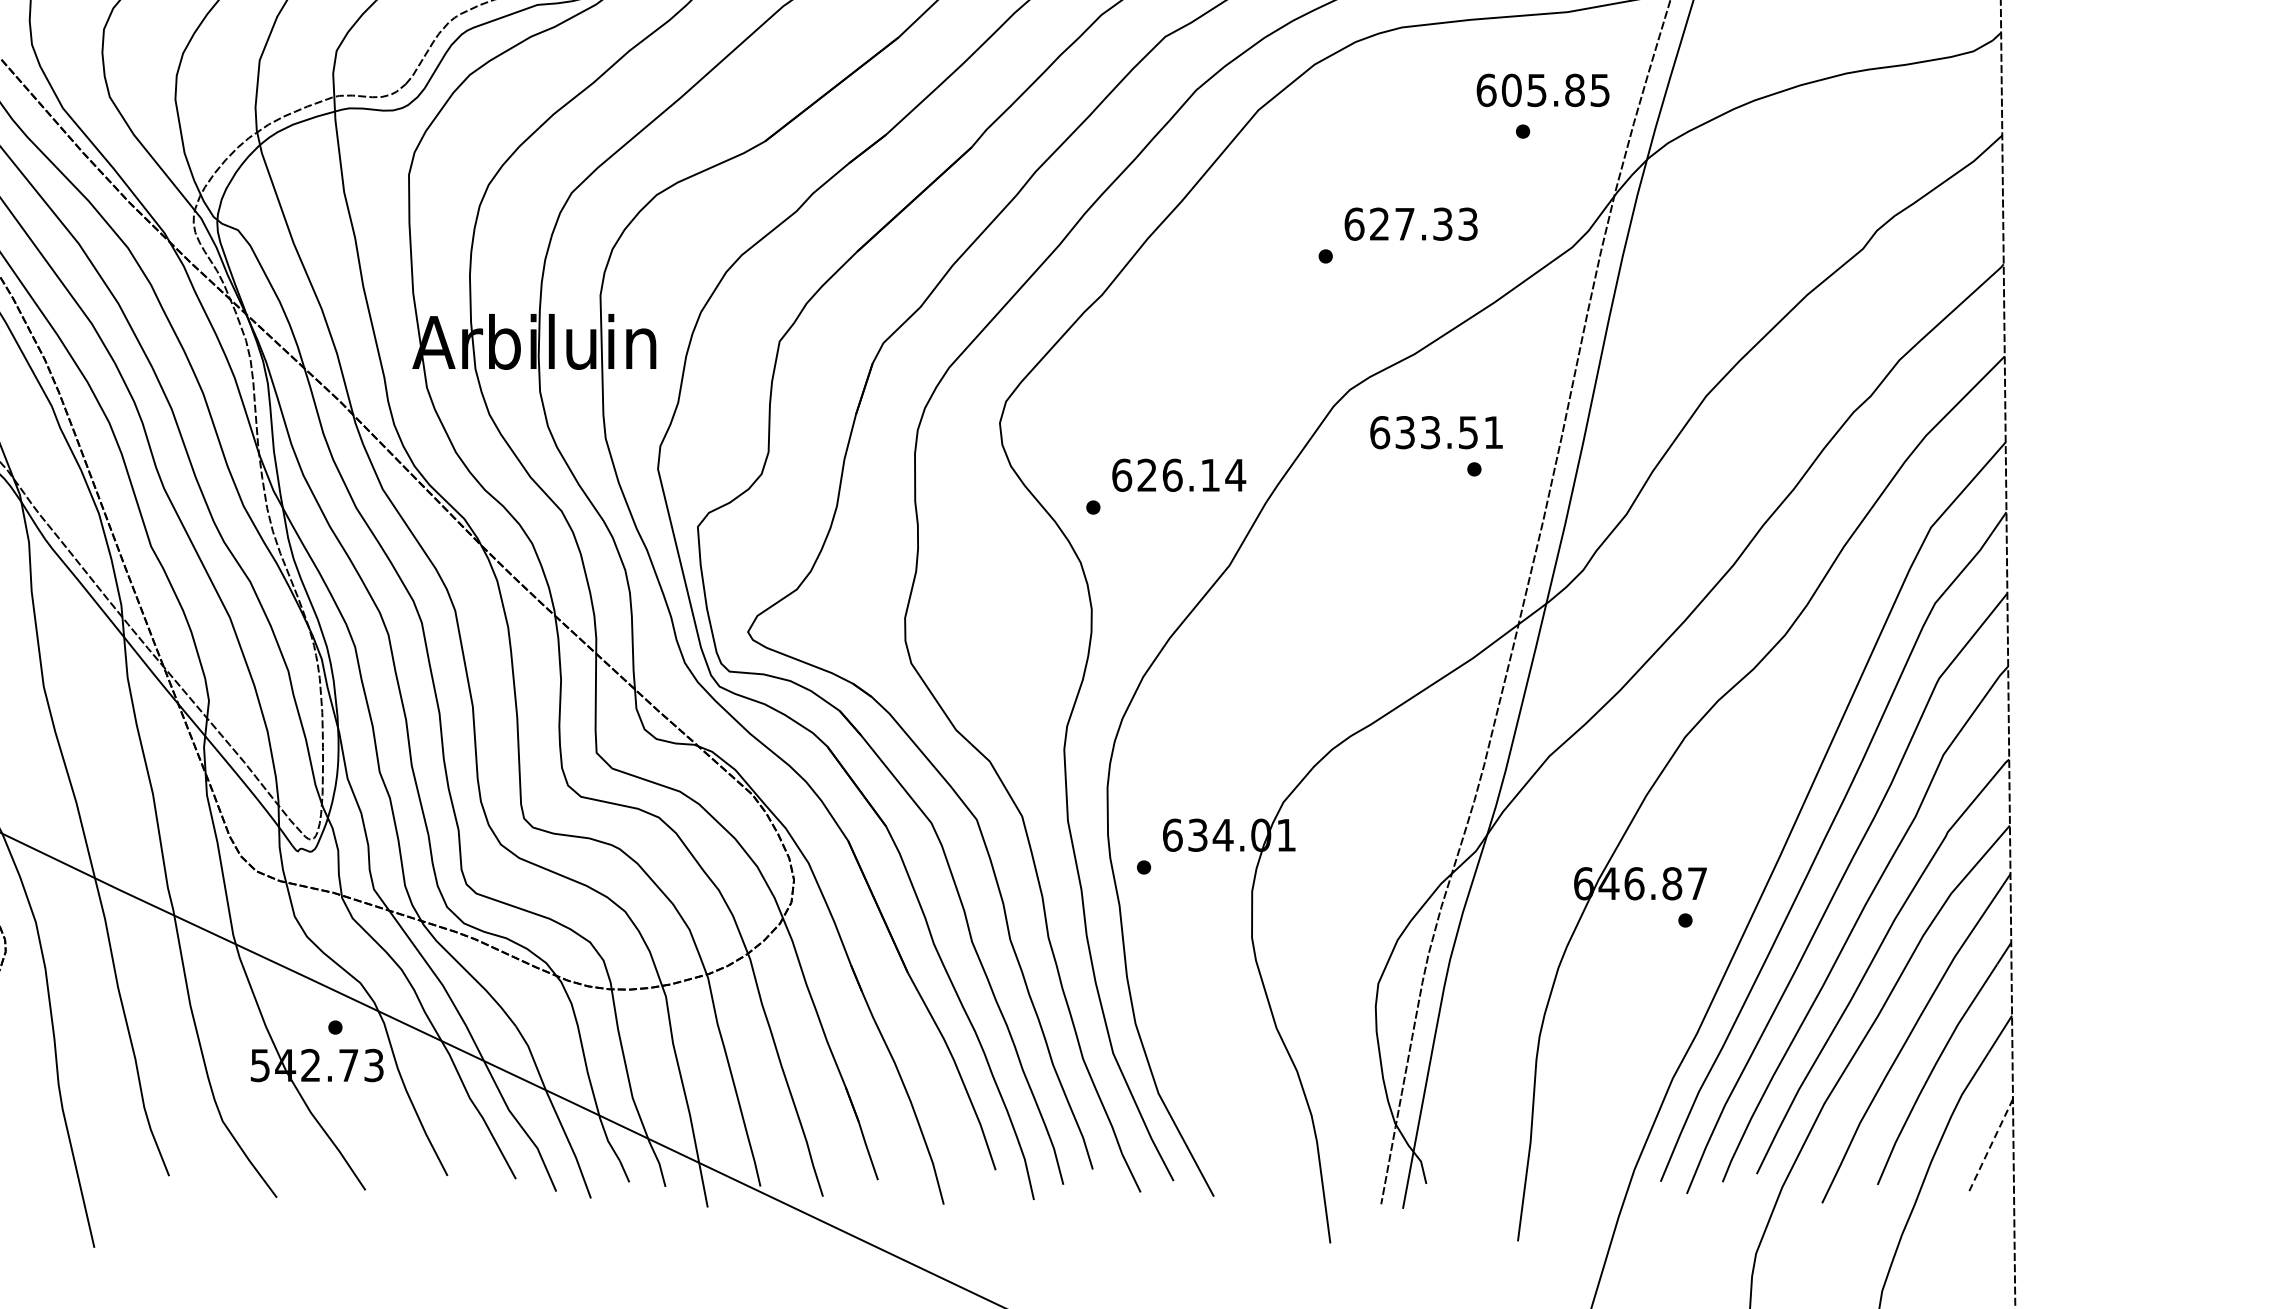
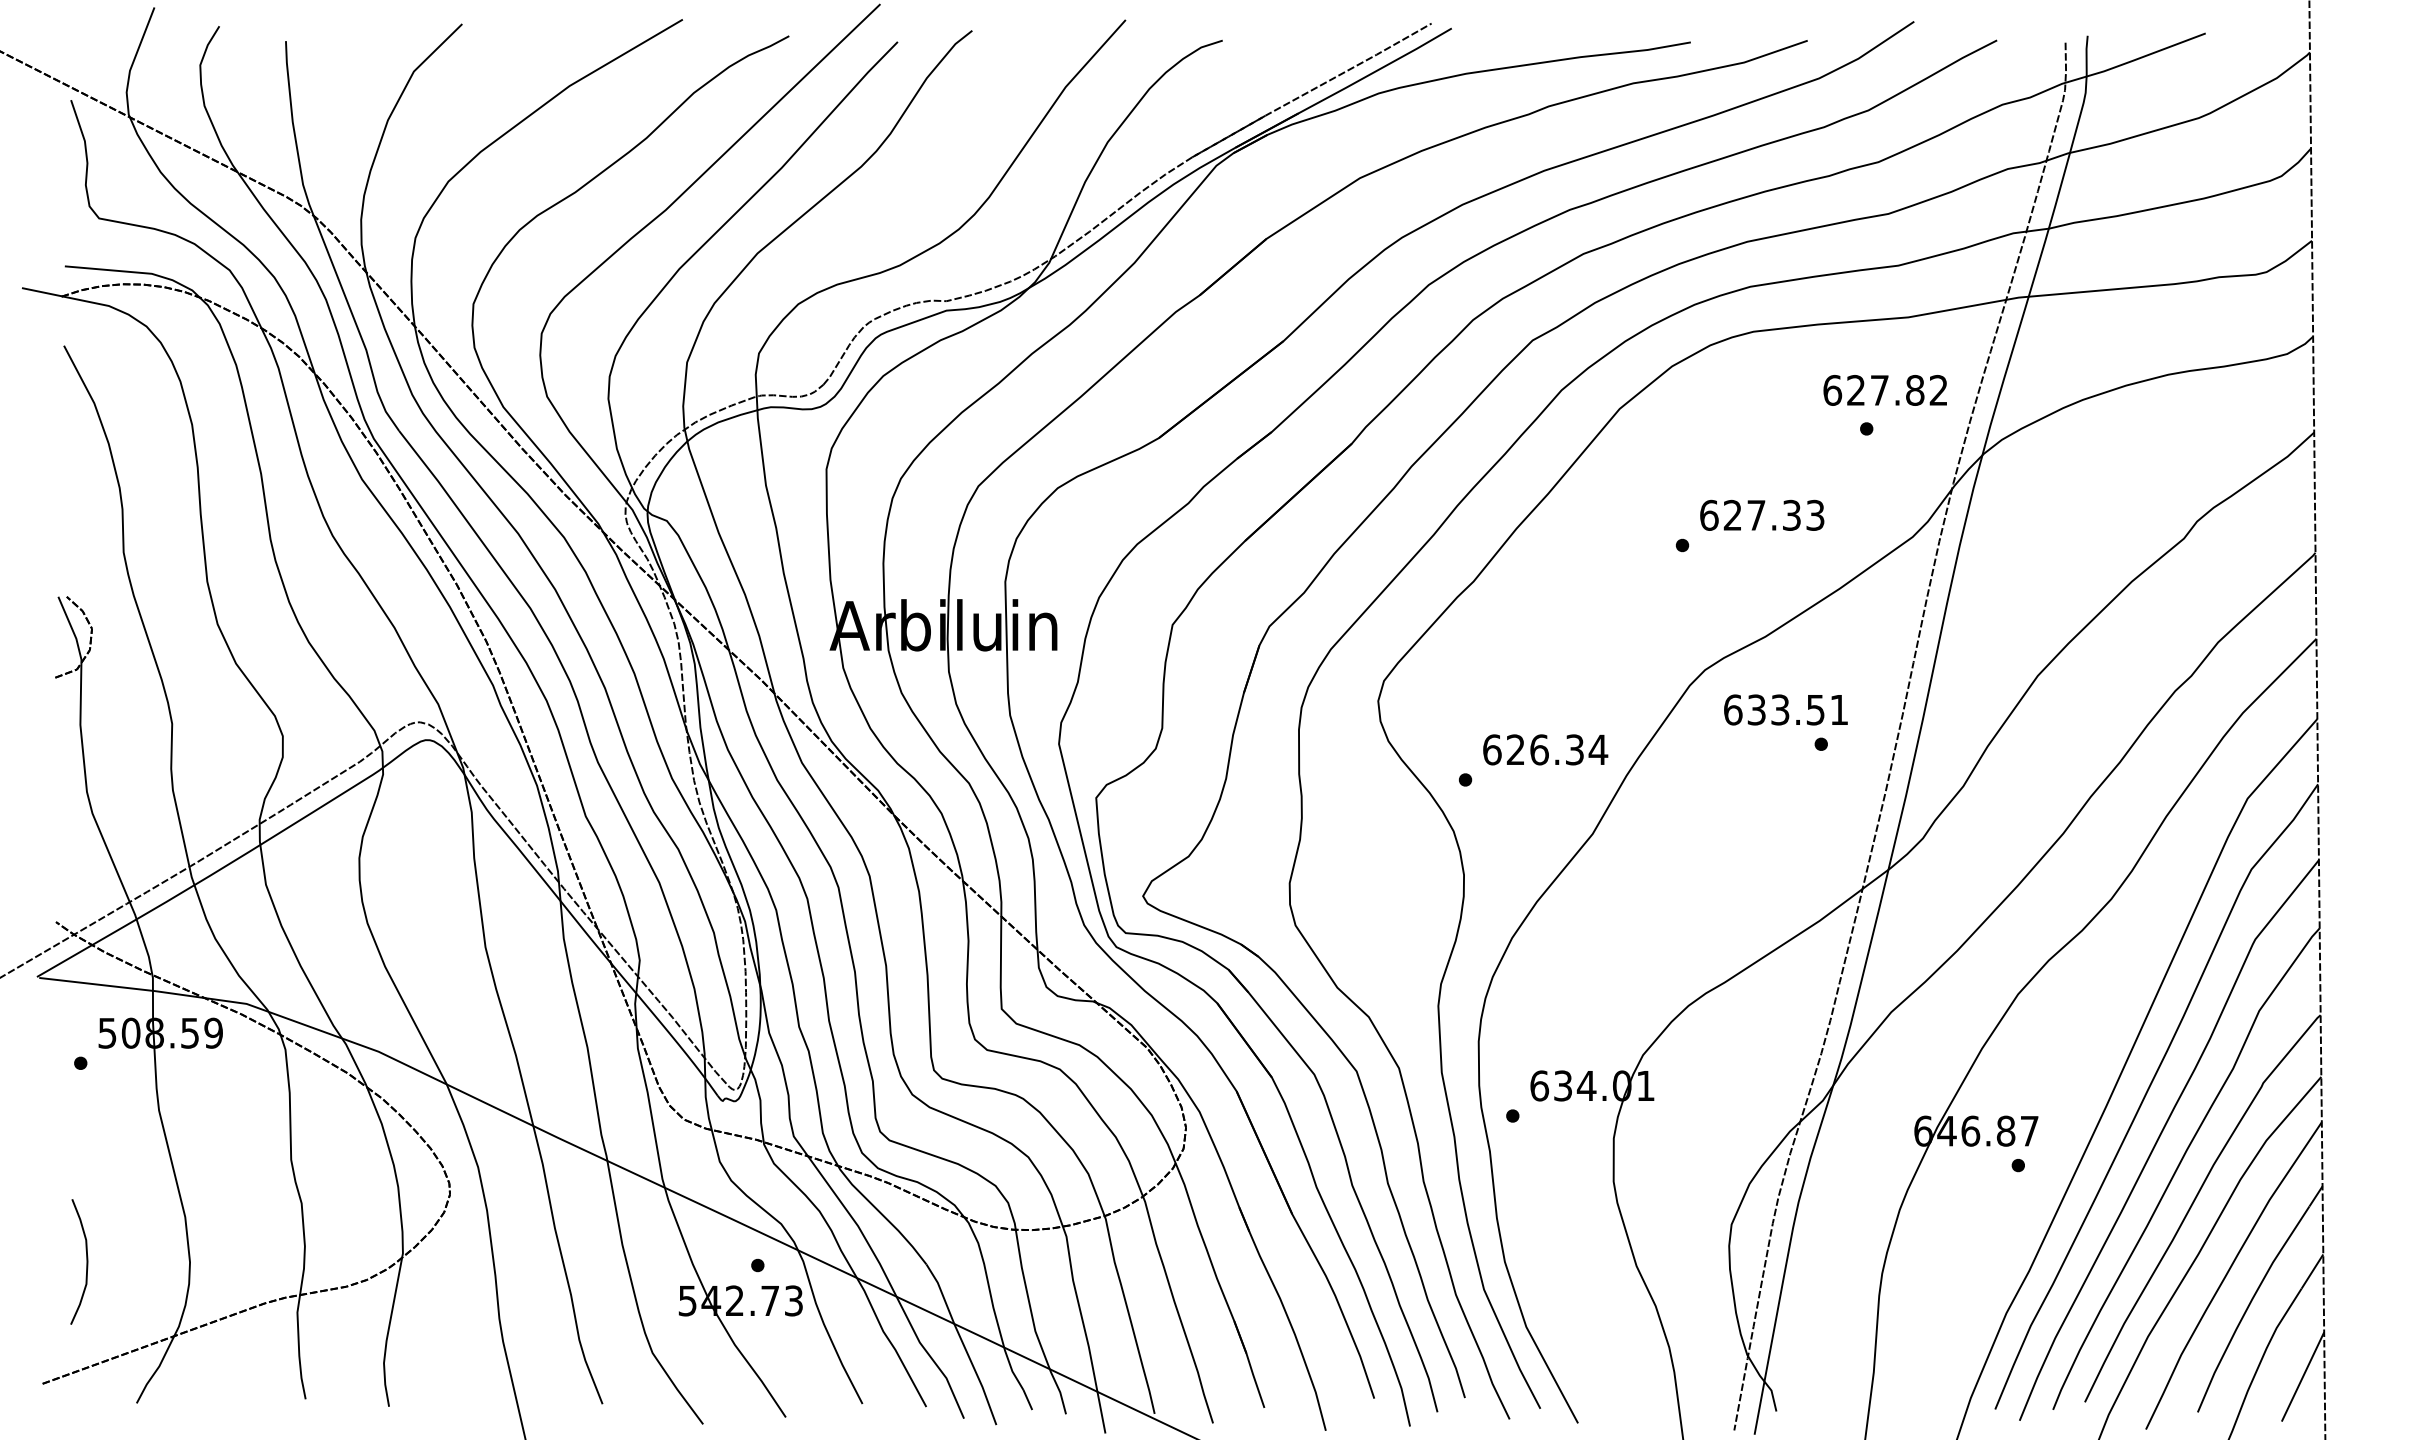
text: (1556, 89) -> (1897, 389), 605.85 -> 627.82
text: (1210, 474) -> (1574, 749), 626.14 -> 626.34
line: (1989, 1147) -> (2302, 1377), dashed -> solid

